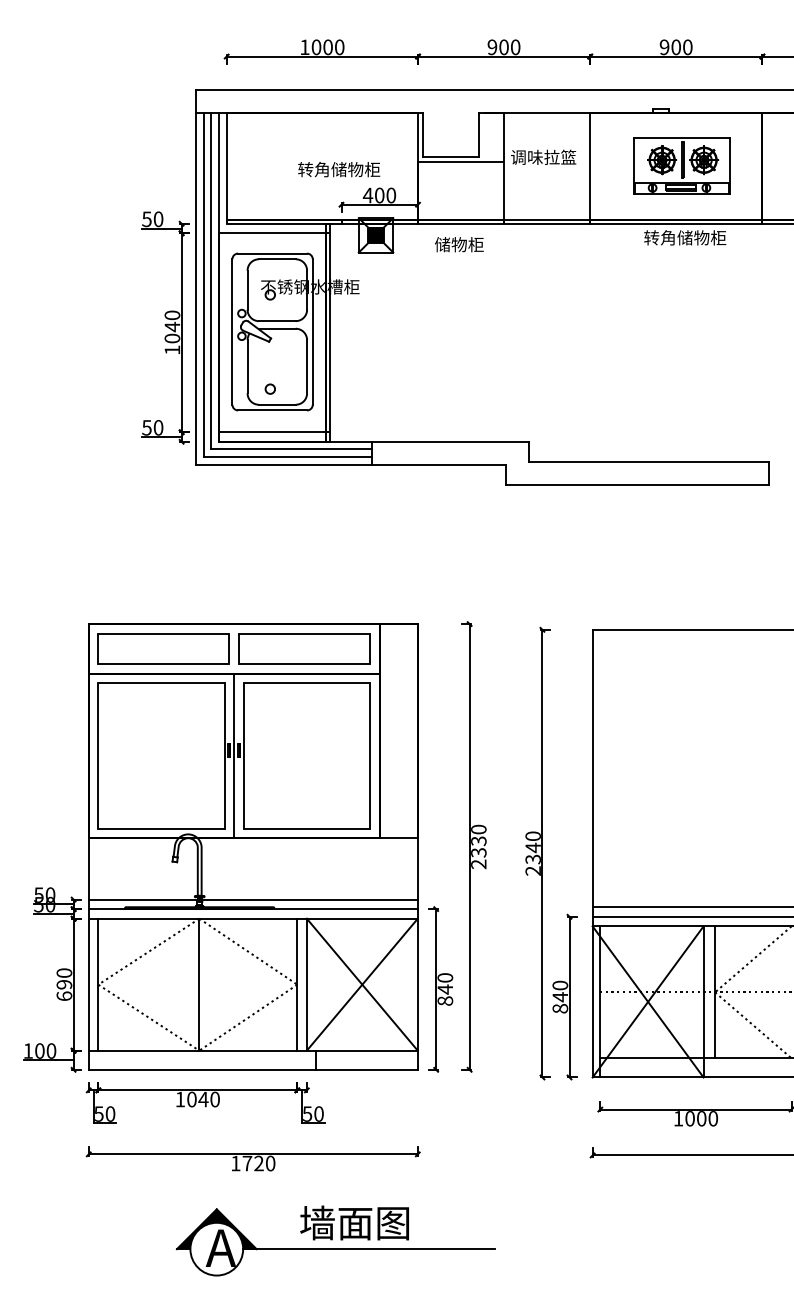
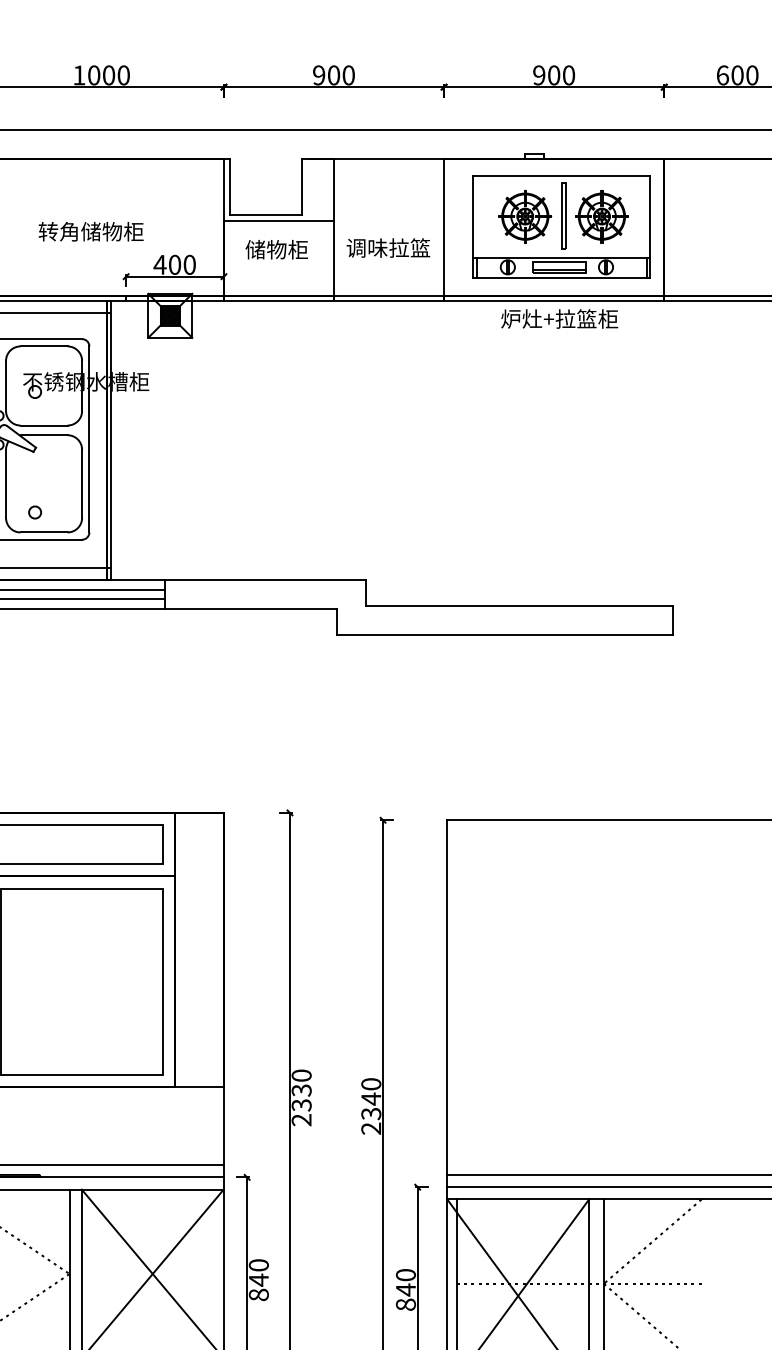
text: (543, 156) -> (388, 246), moved
part: (681, 165) -> (560, 226), size x1.43
text: (339, 169) -> (91, 231), moved
text: (672, 237) -> (549, 318), 转角储物柜 -> 炉灶+拉篮柜
text: (459, 244) -> (277, 249), moved

